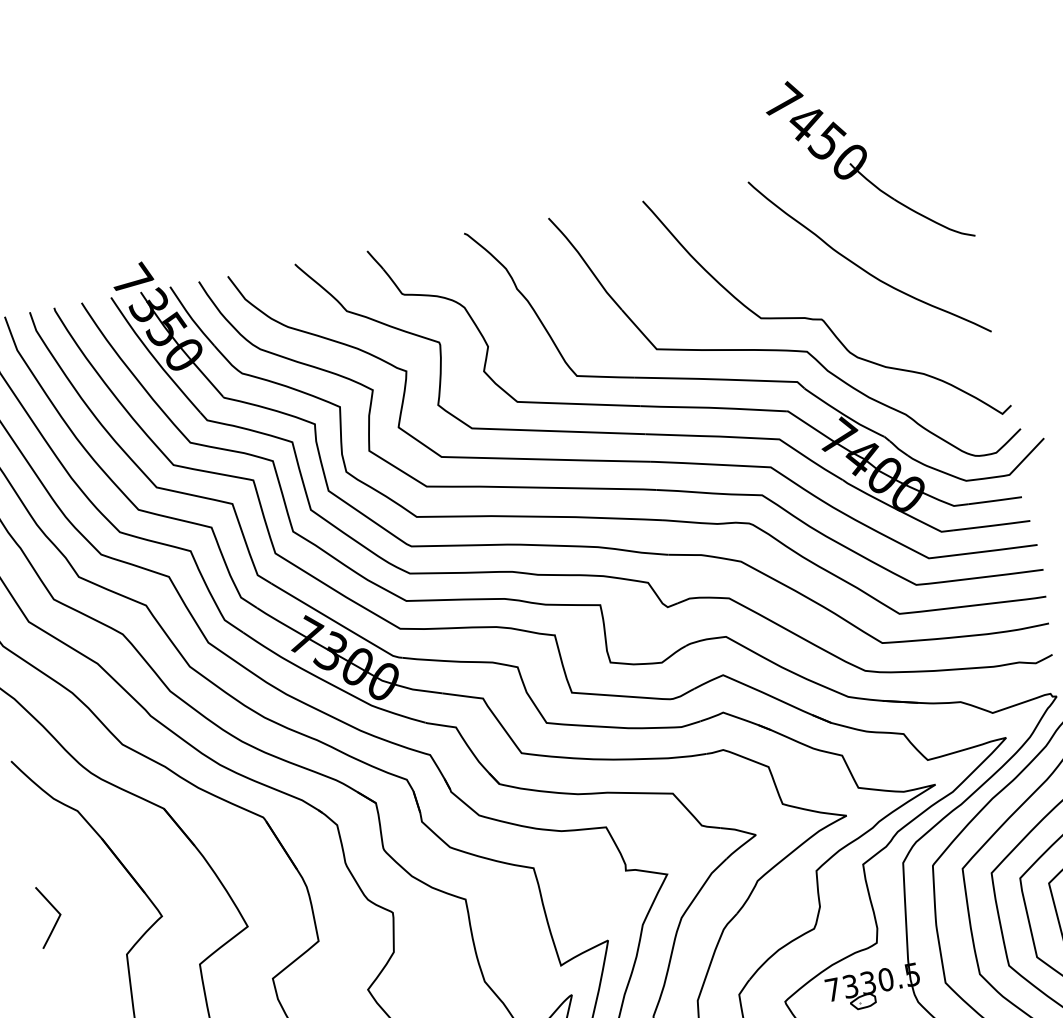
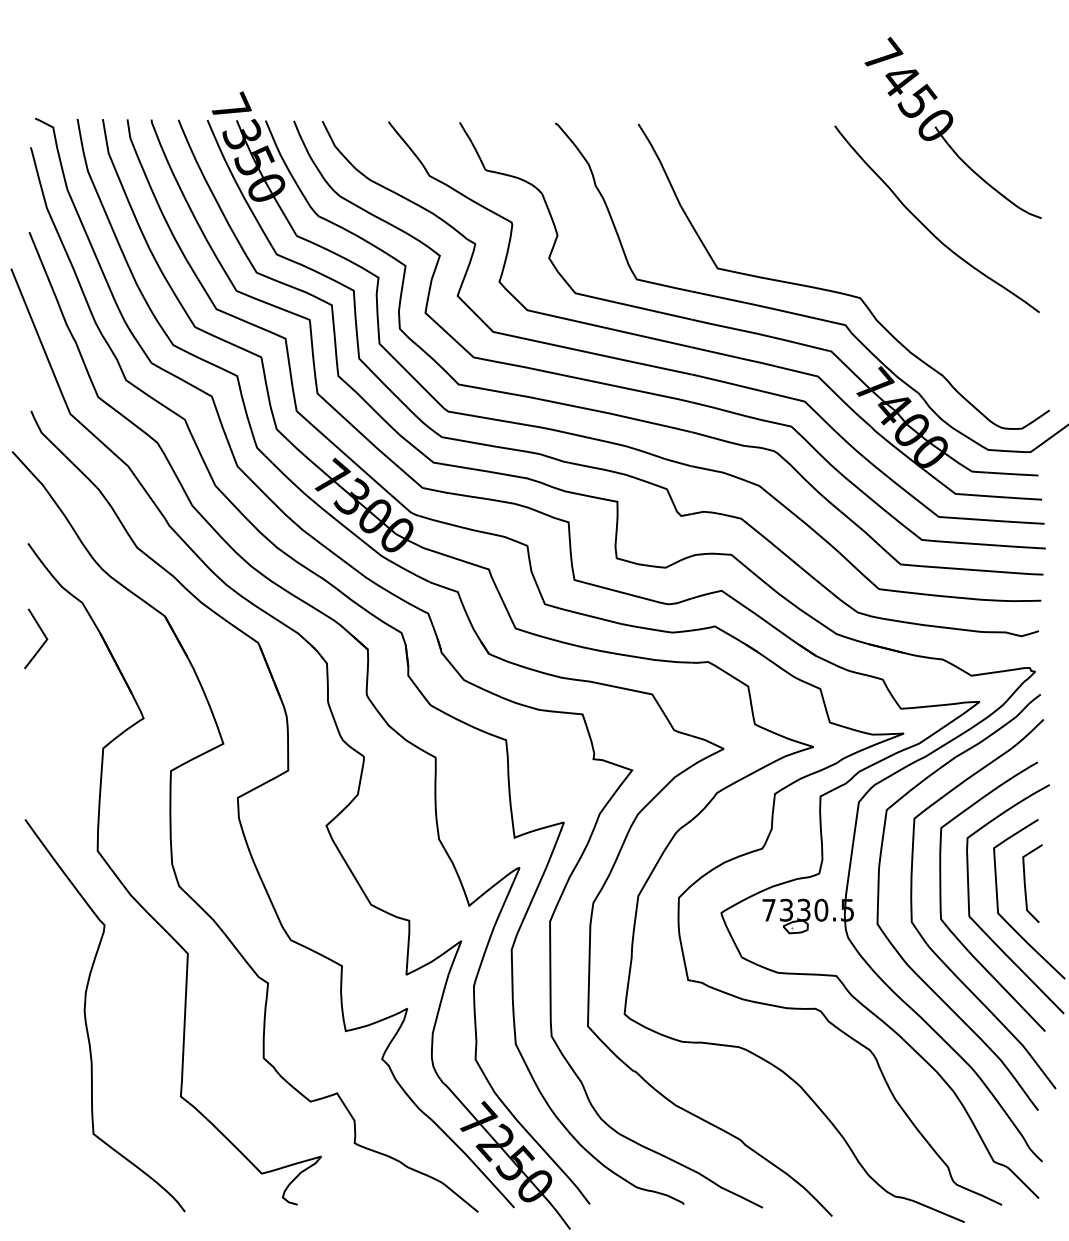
curve: (822, 318) -> (880, 269), removed
curve: (55, 911) -> (43, 635), moved

